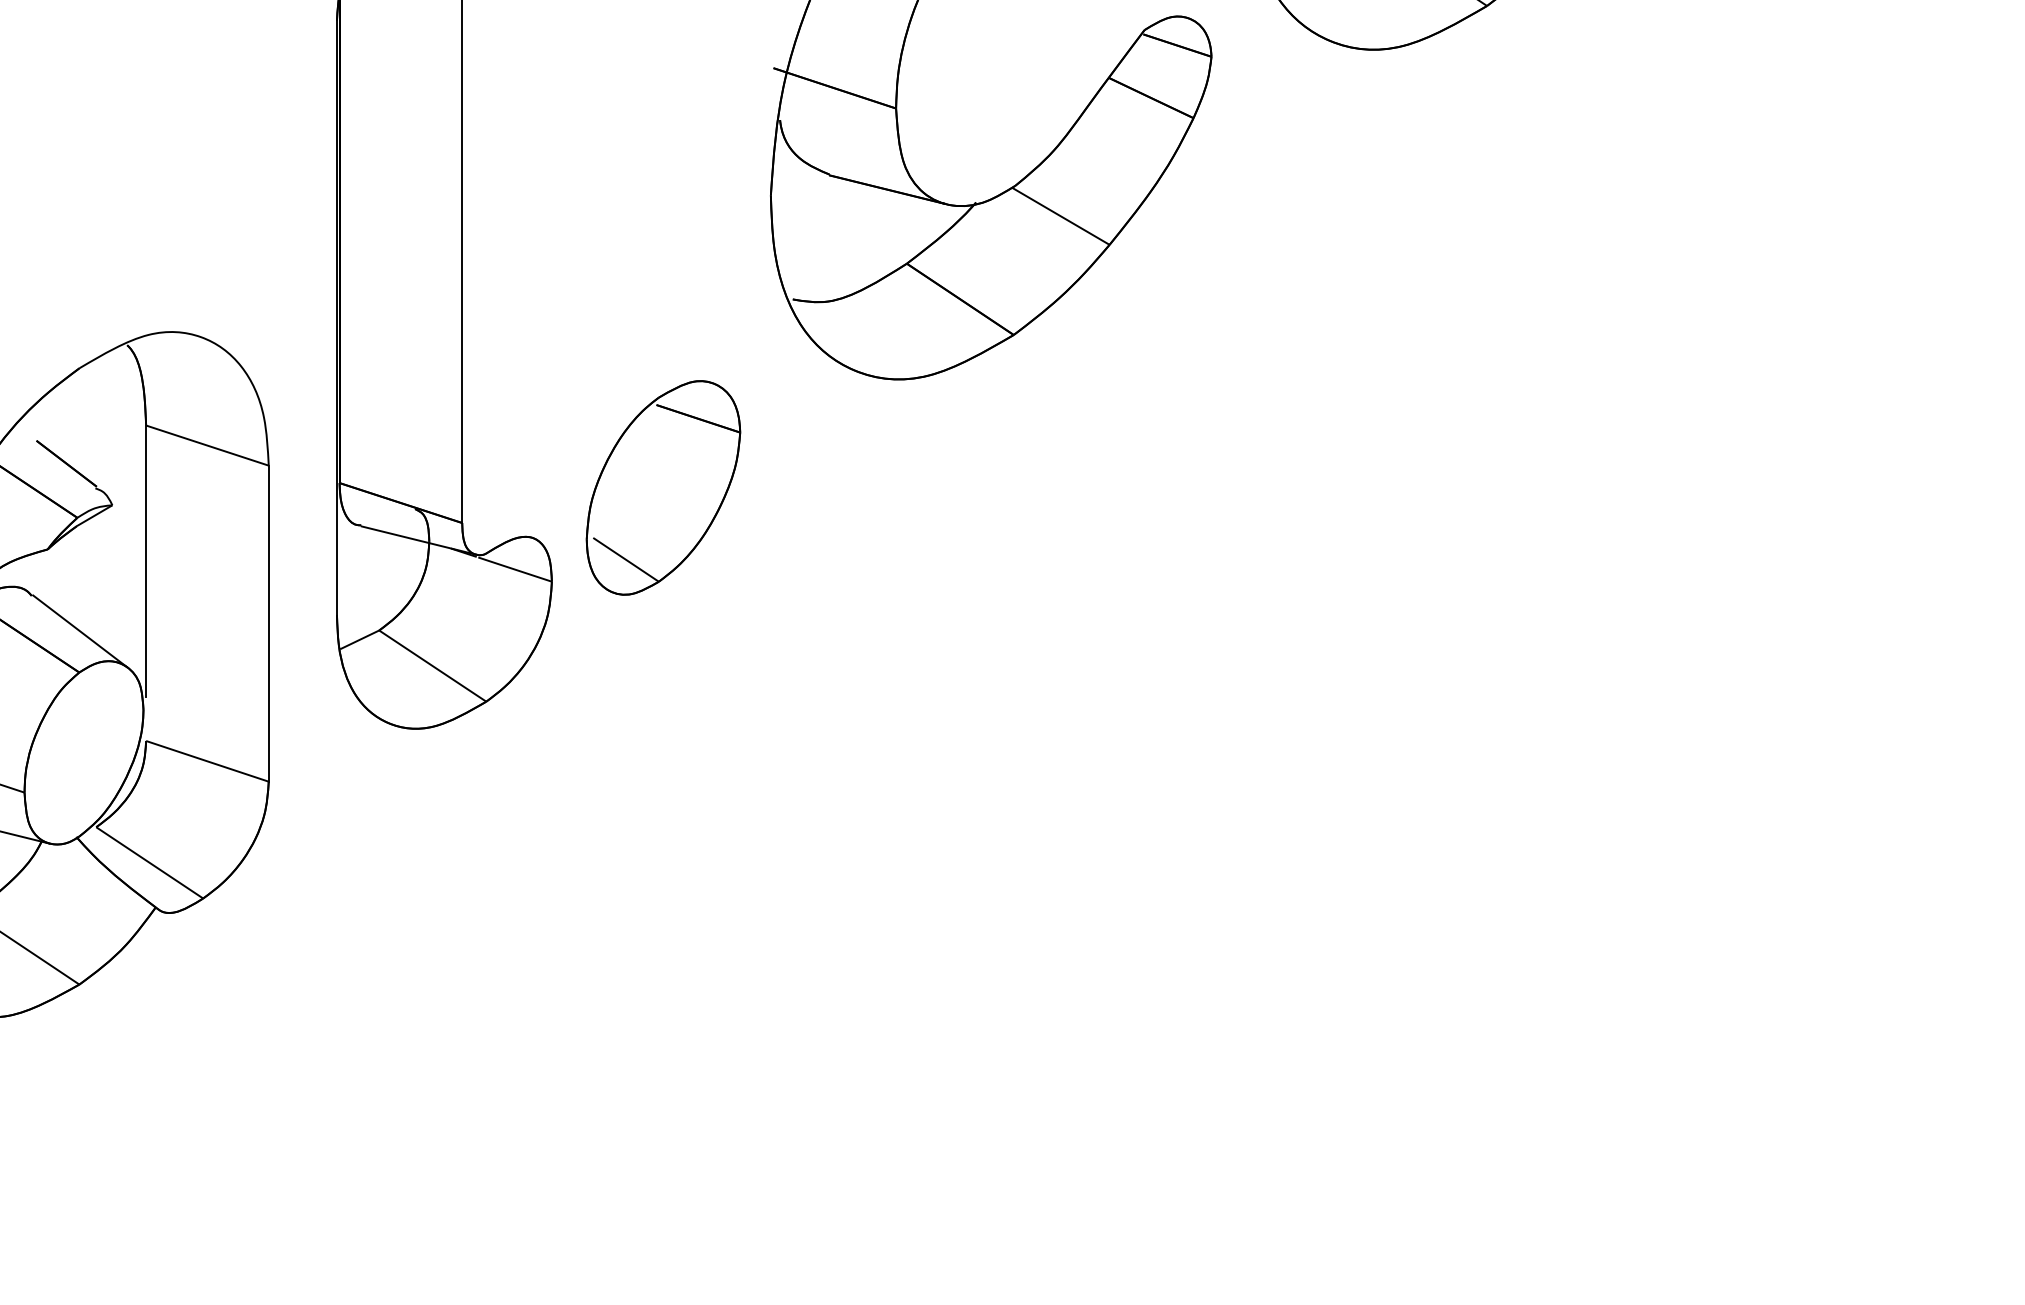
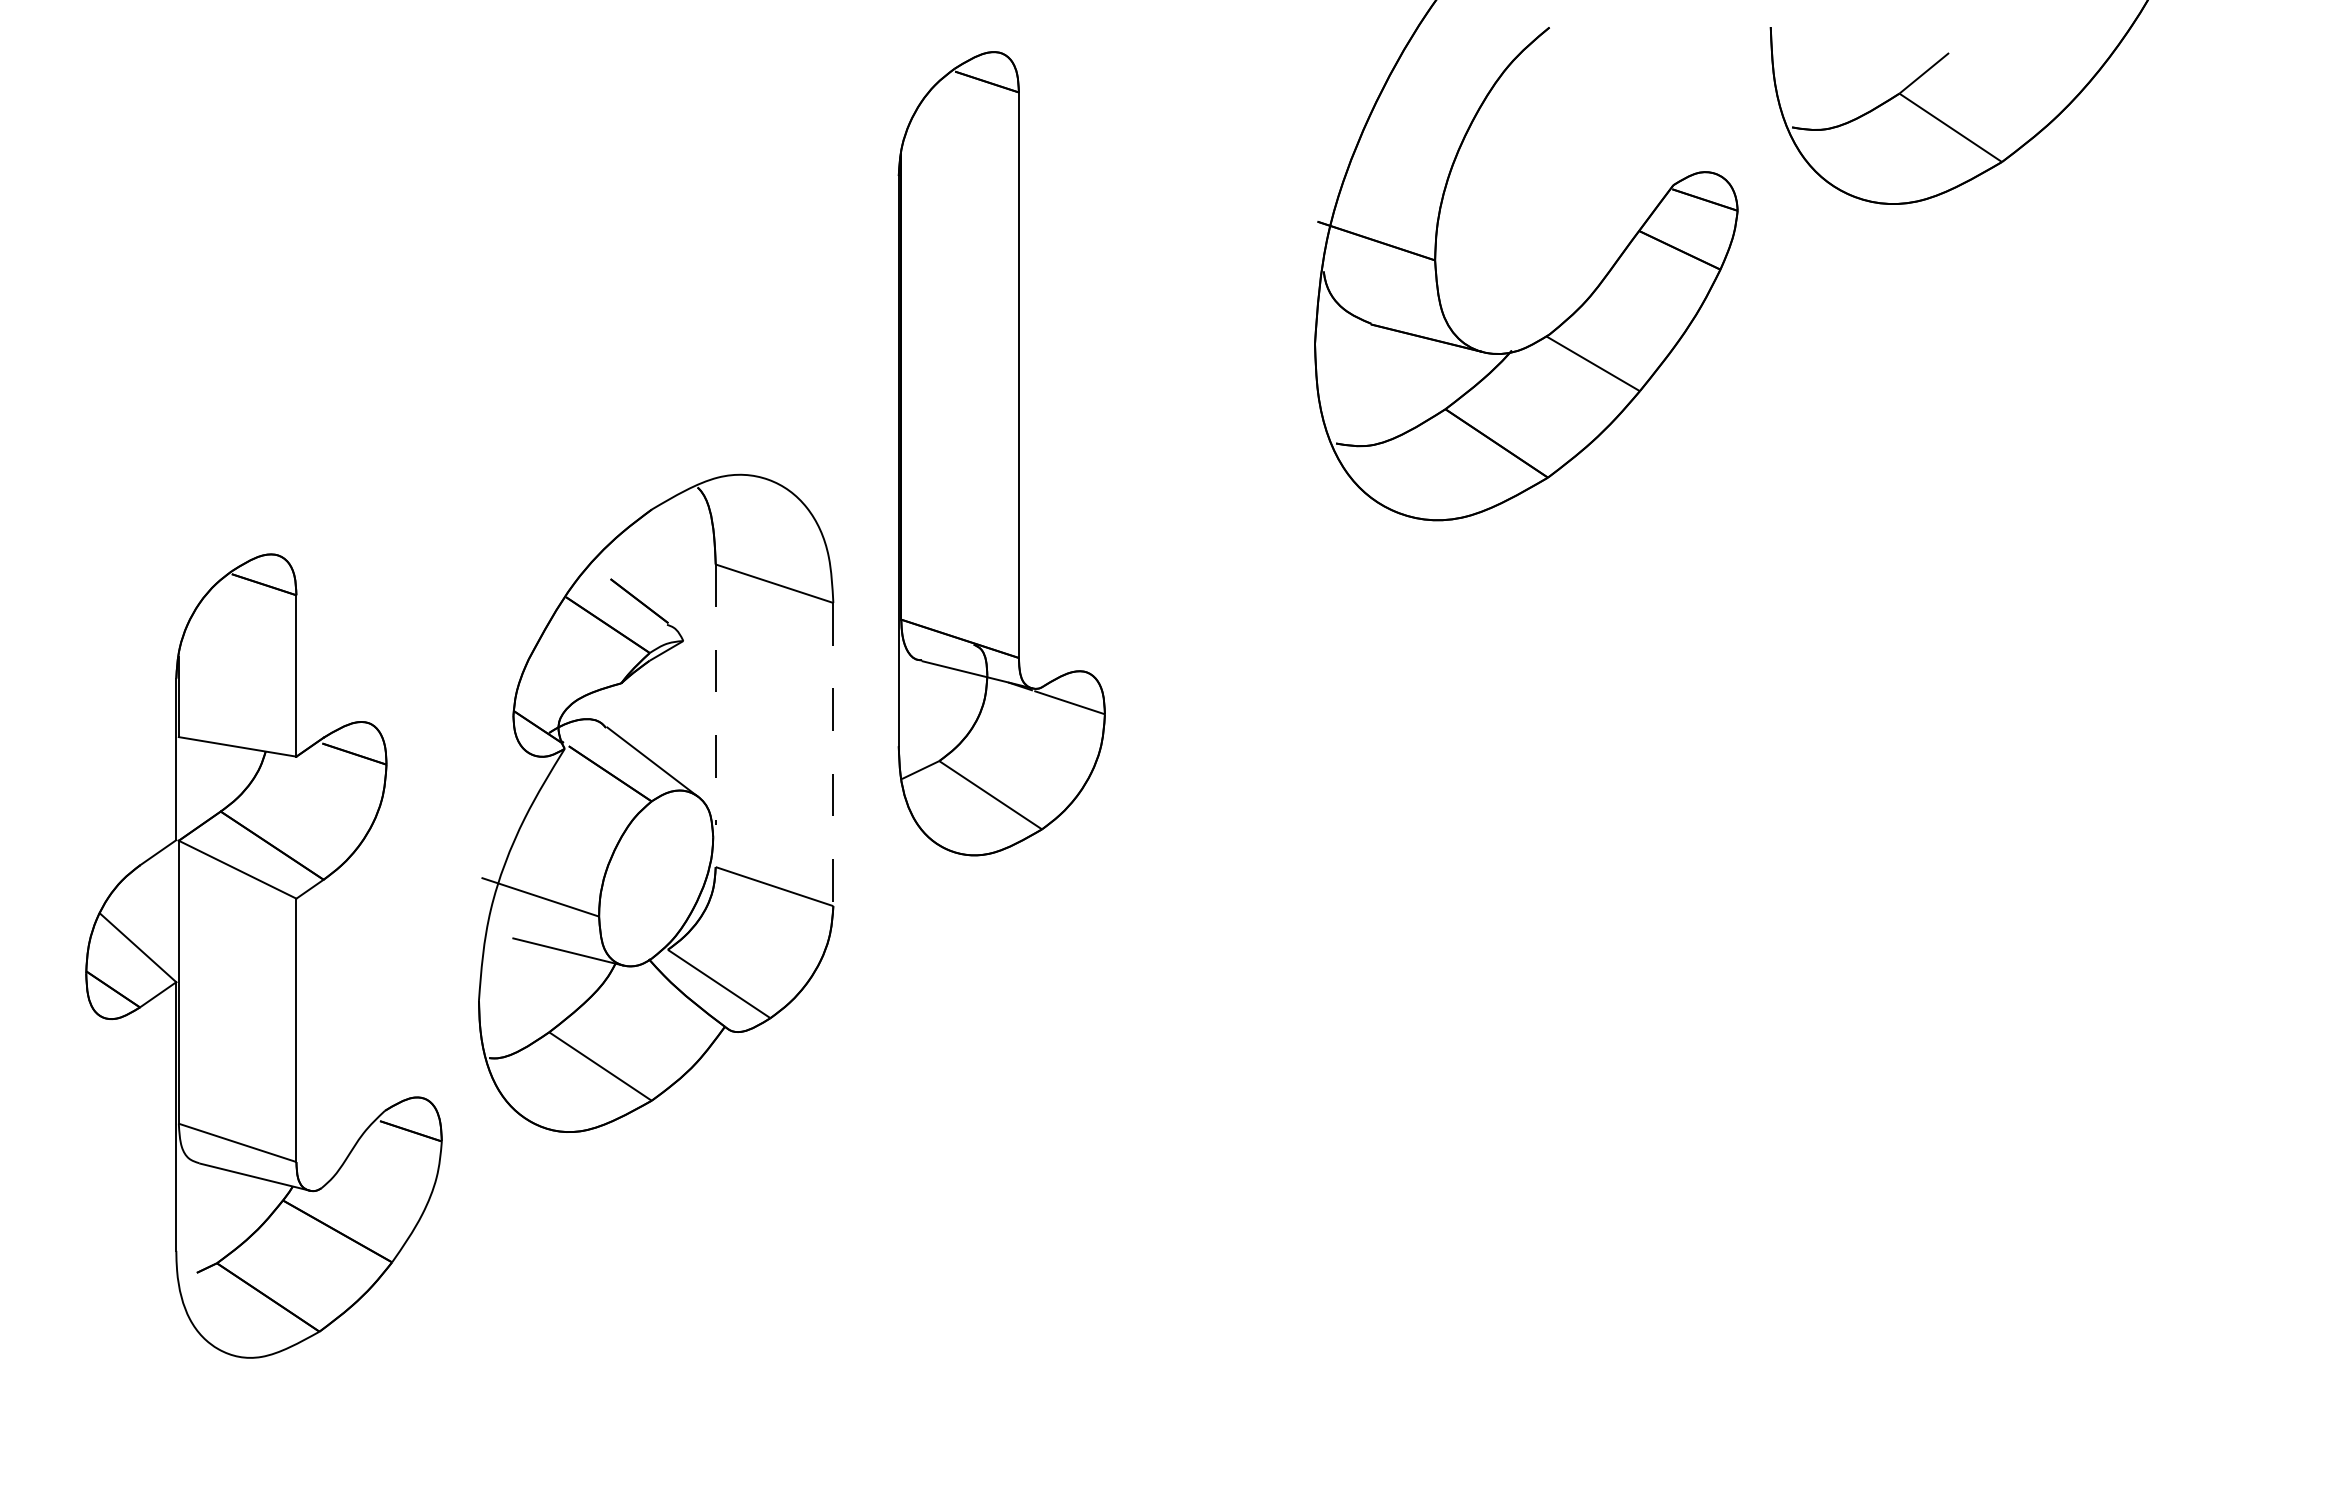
part: (662, 488) -> (1211, 624), removed
line: (145, 562) -> (715, 695), solid -> dashed
line: (268, 623) -> (833, 754), solid -> dashed

